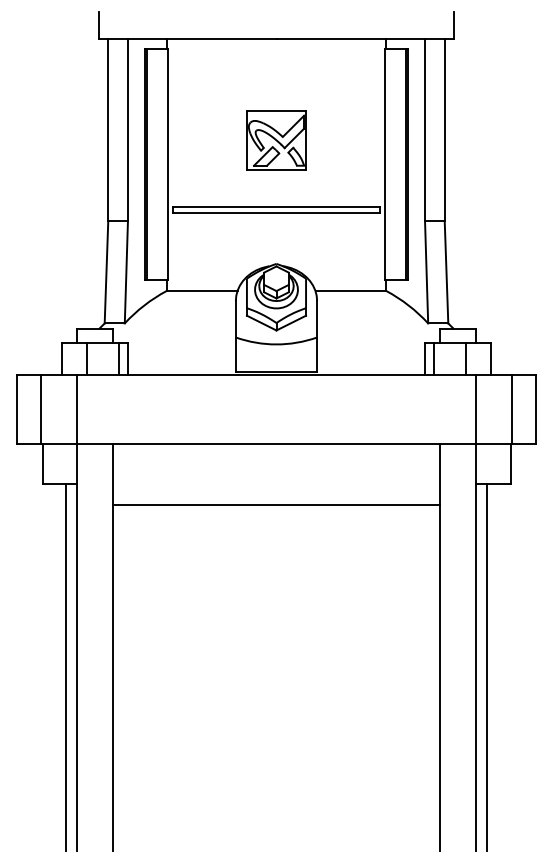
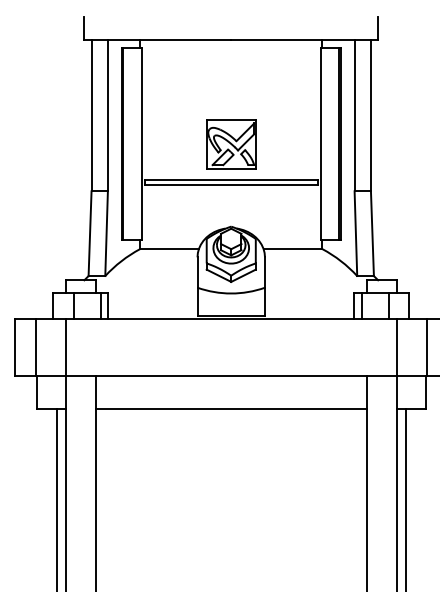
part: (276, 140) -> (231, 144), moved
line: (276, 504) -> (231, 408), moved

